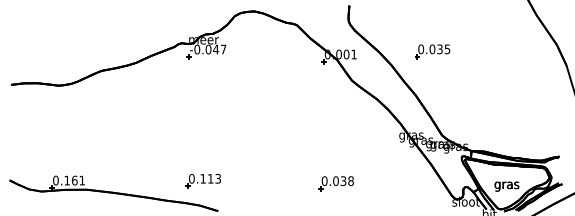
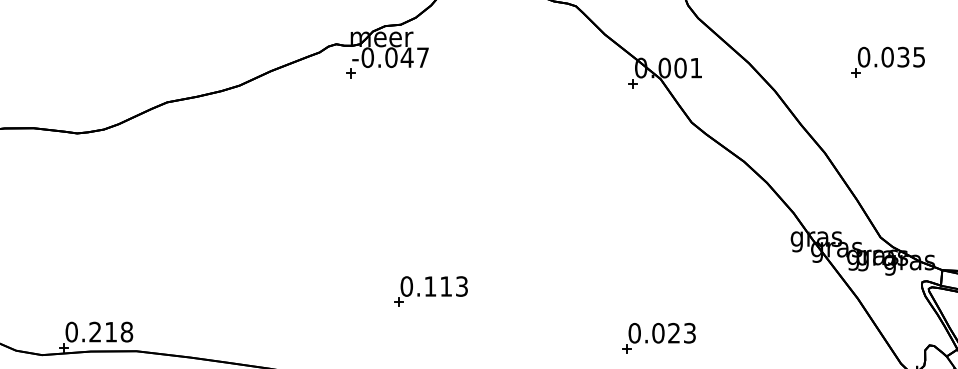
part: (432, 51) -> (887, 61), moved
text: (74, 180) -> (110, 331), 0.161 -> 0.218
text: (346, 180) -> (680, 331), 0.038 -> 0.023
part: (202, 181) -> (429, 292), moved

